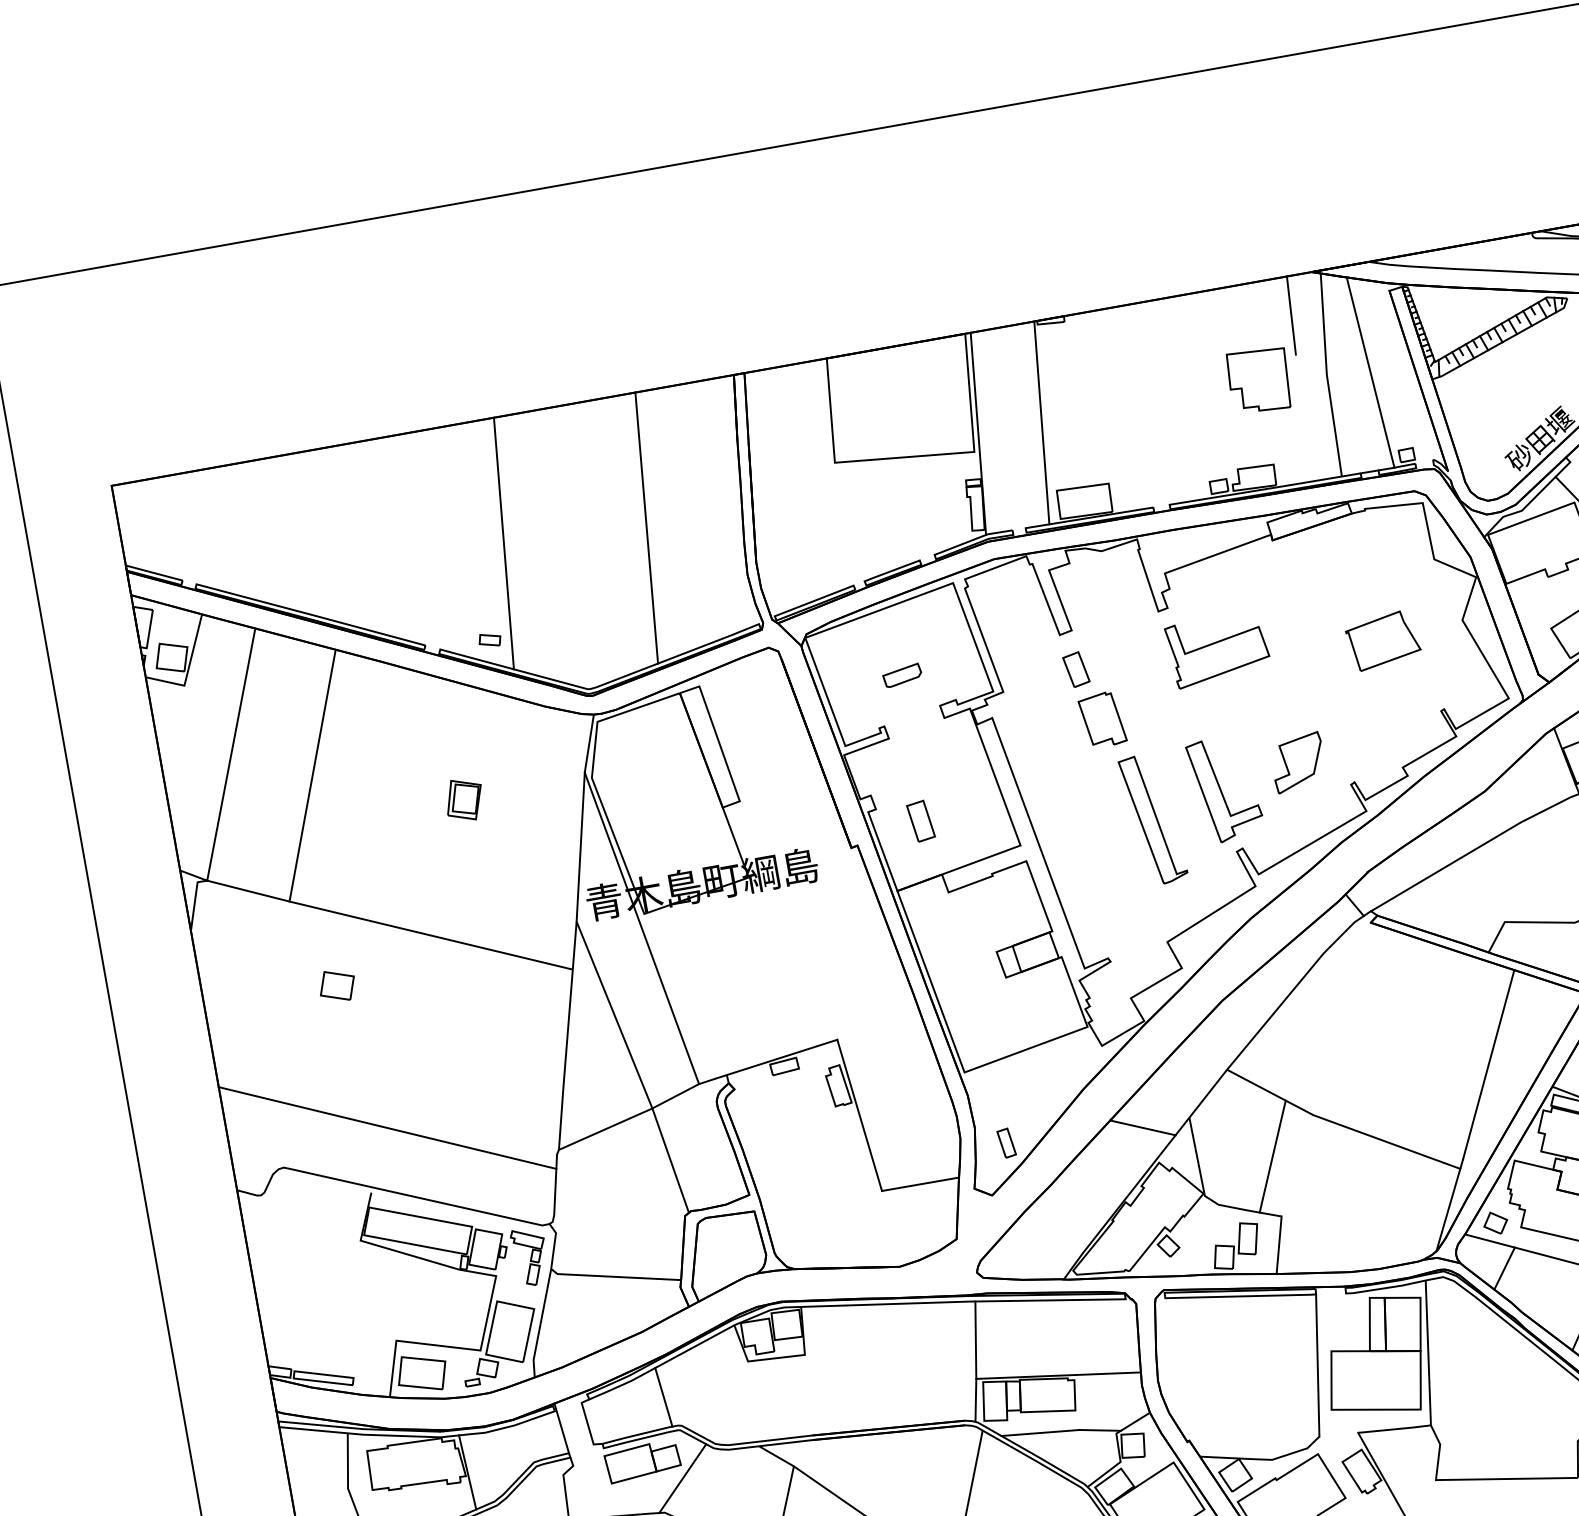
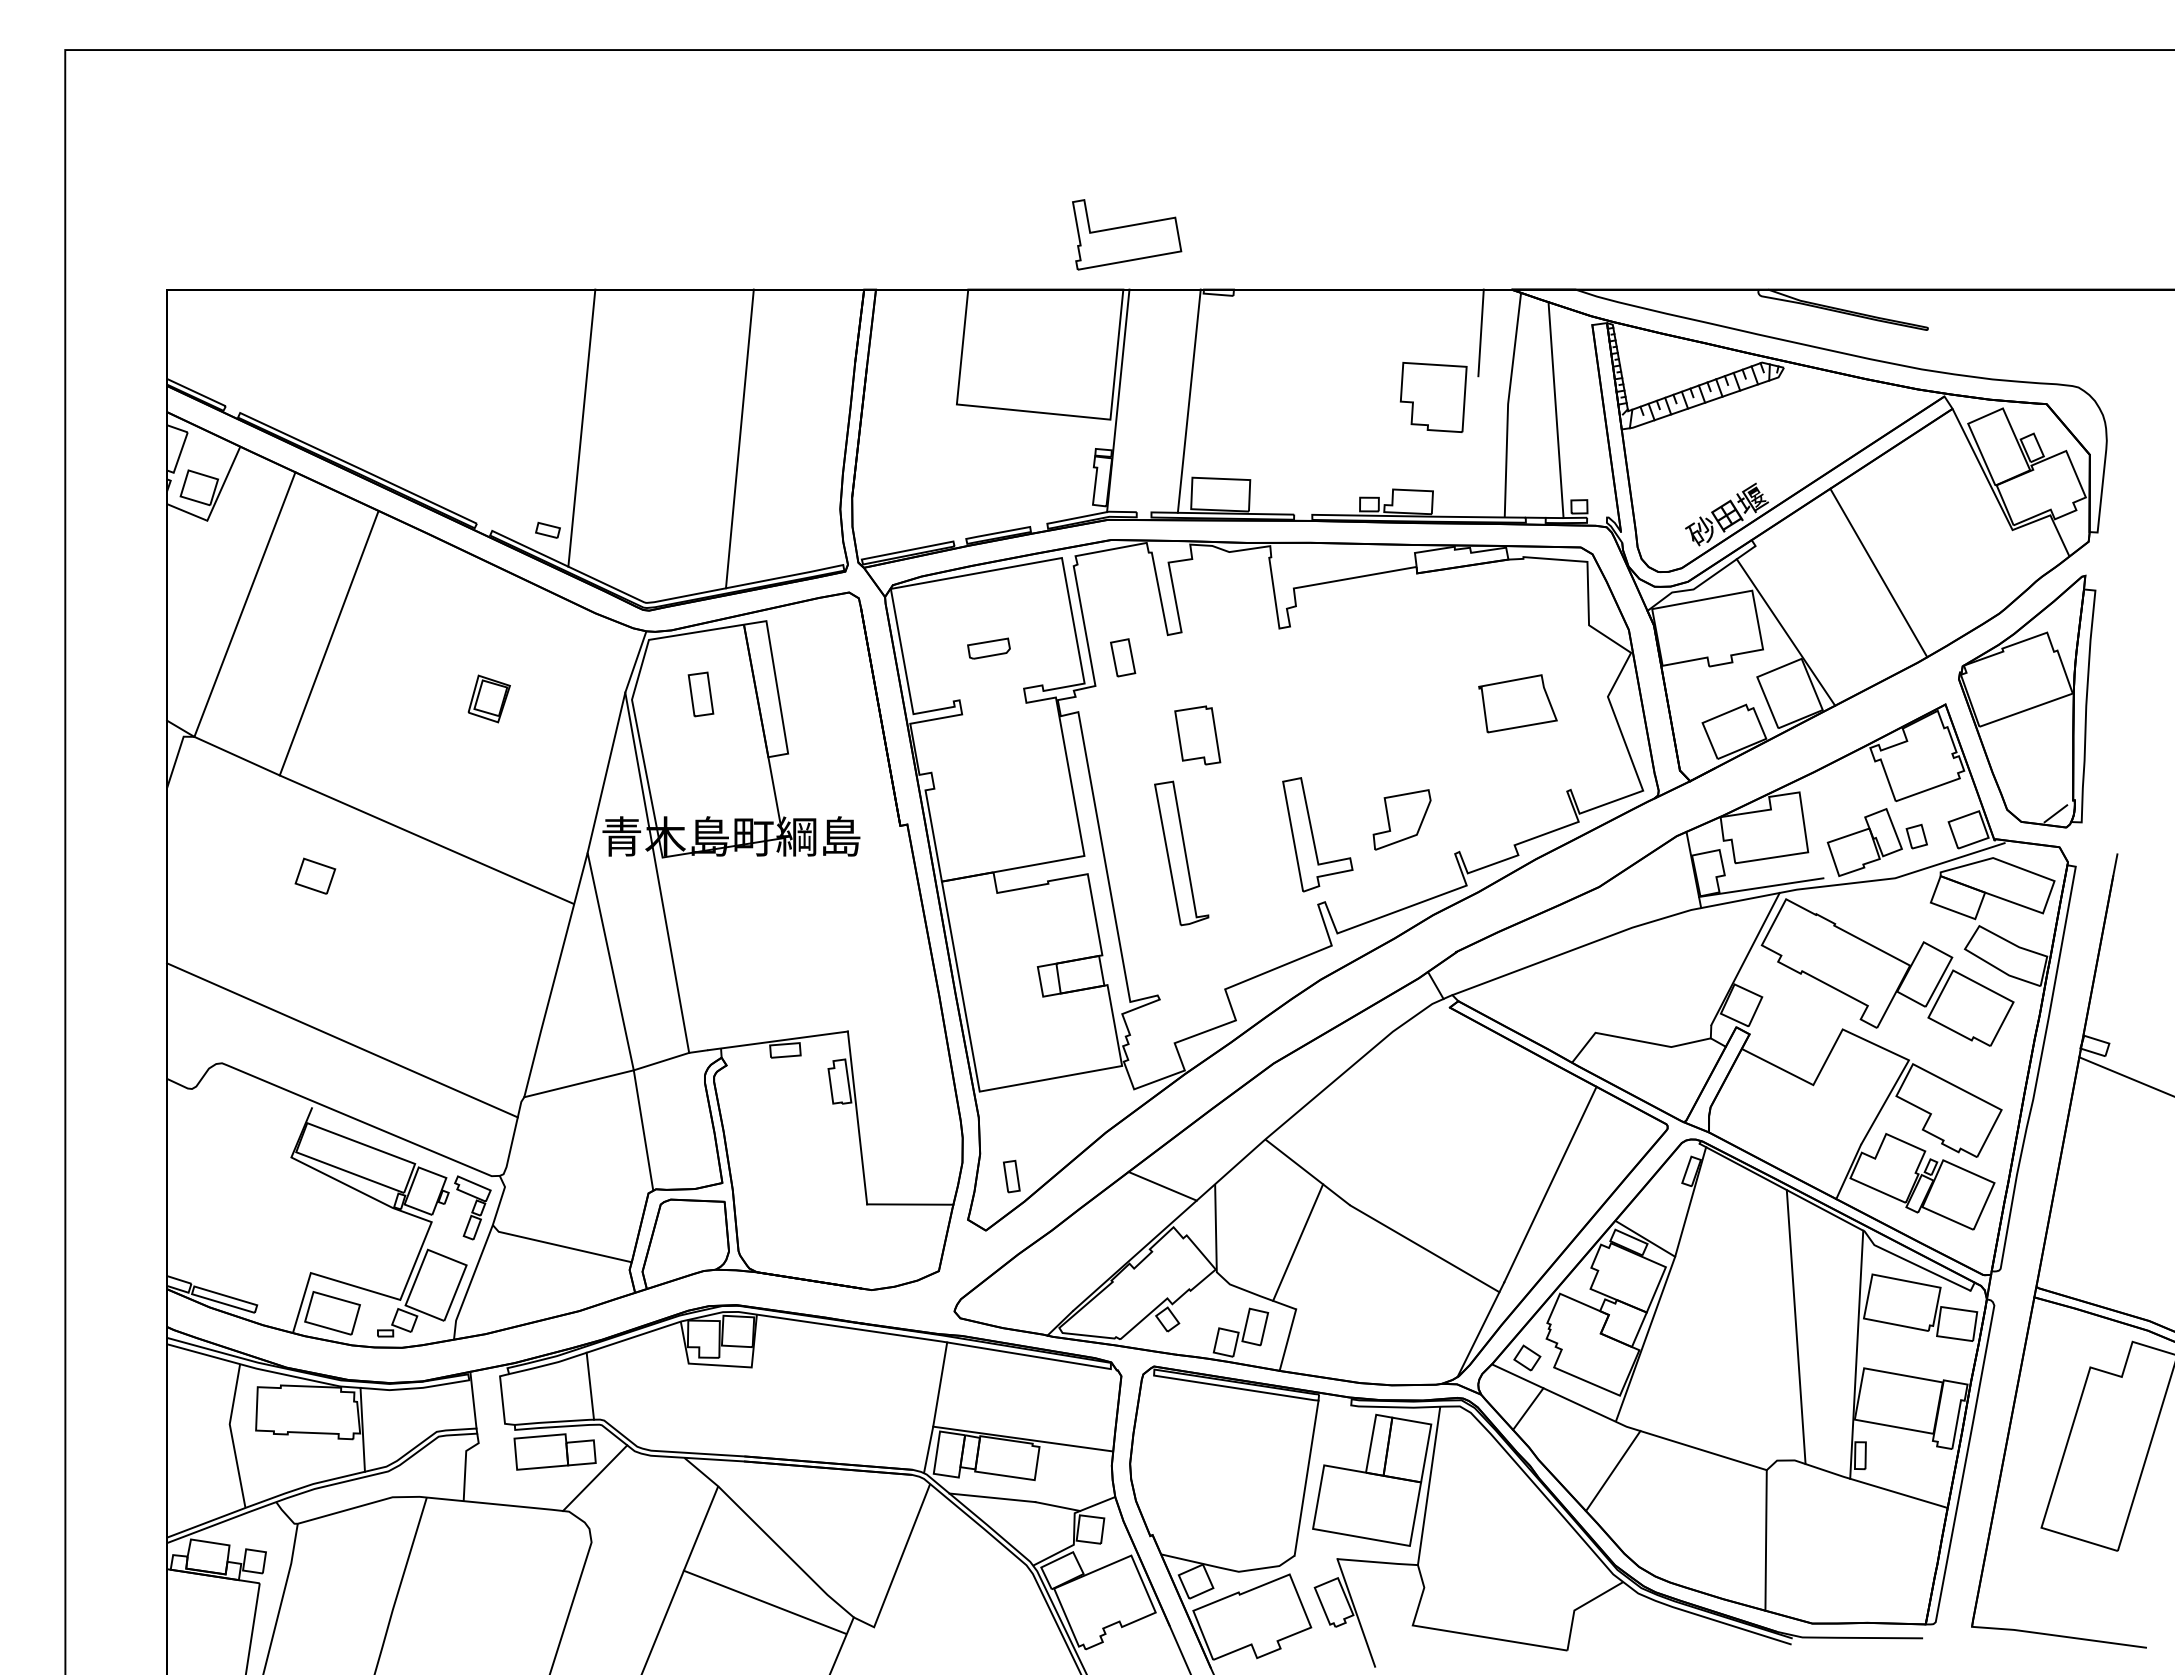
part: (1218, 649) -> (1127, 234), moved
part: (1076, 669) -> (1123, 657), moved
part: (1153, 819) -> (1181, 853), moved
part: (920, 821) -> (700, 694), moved

